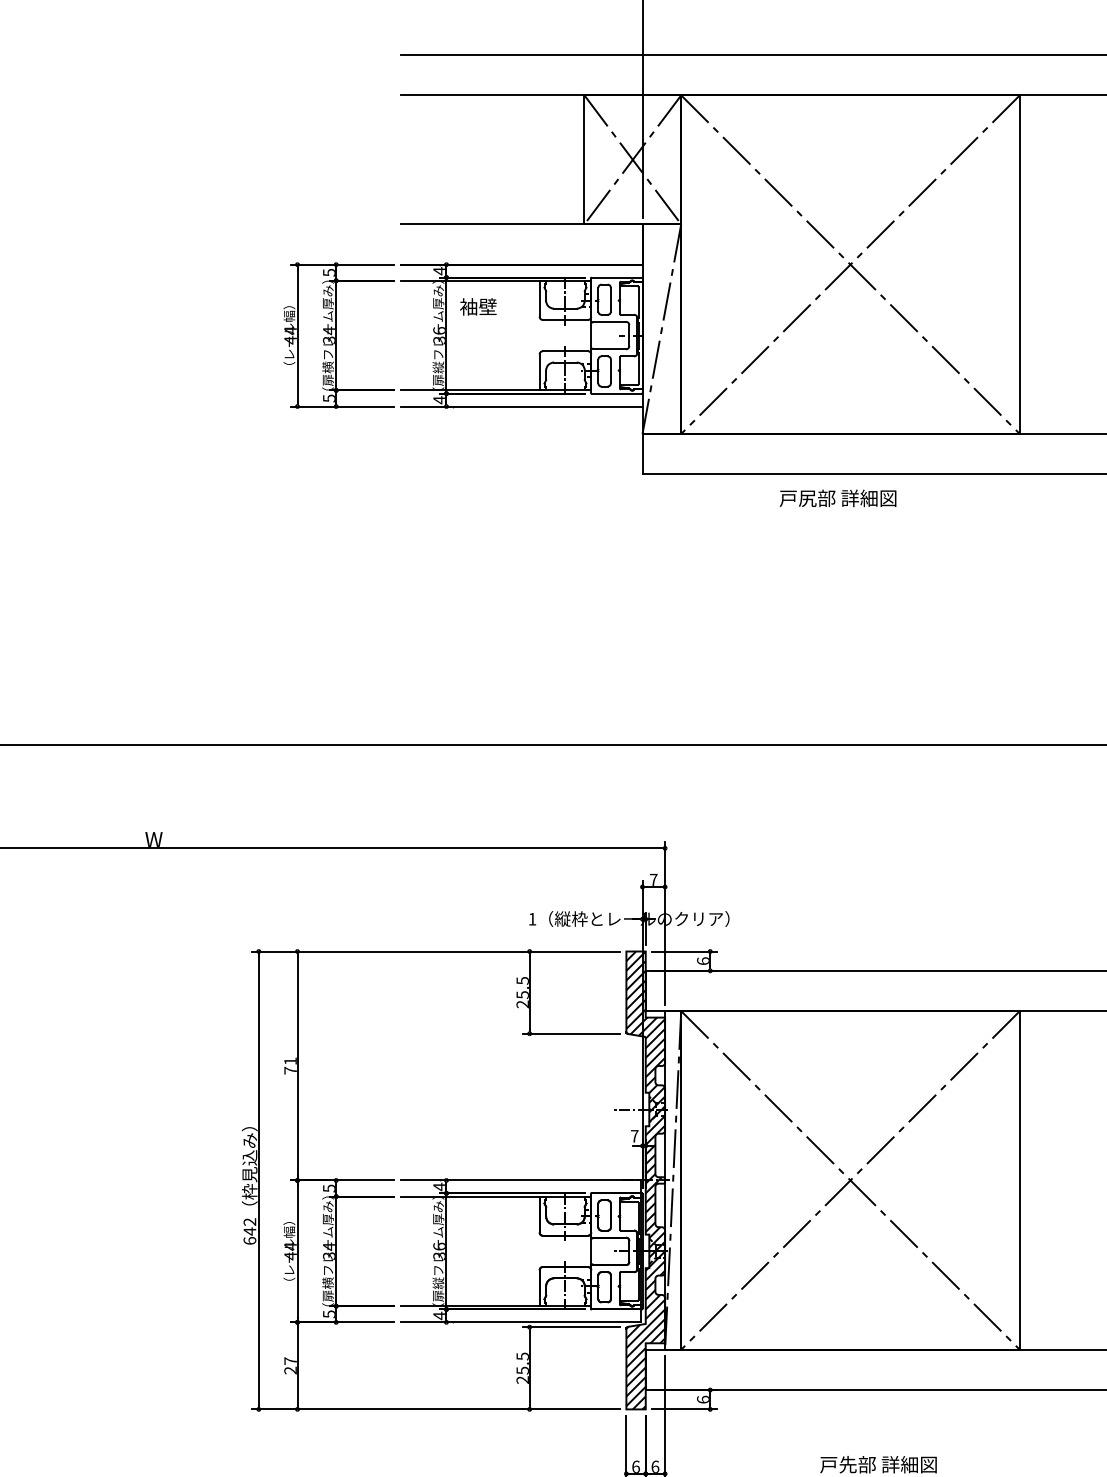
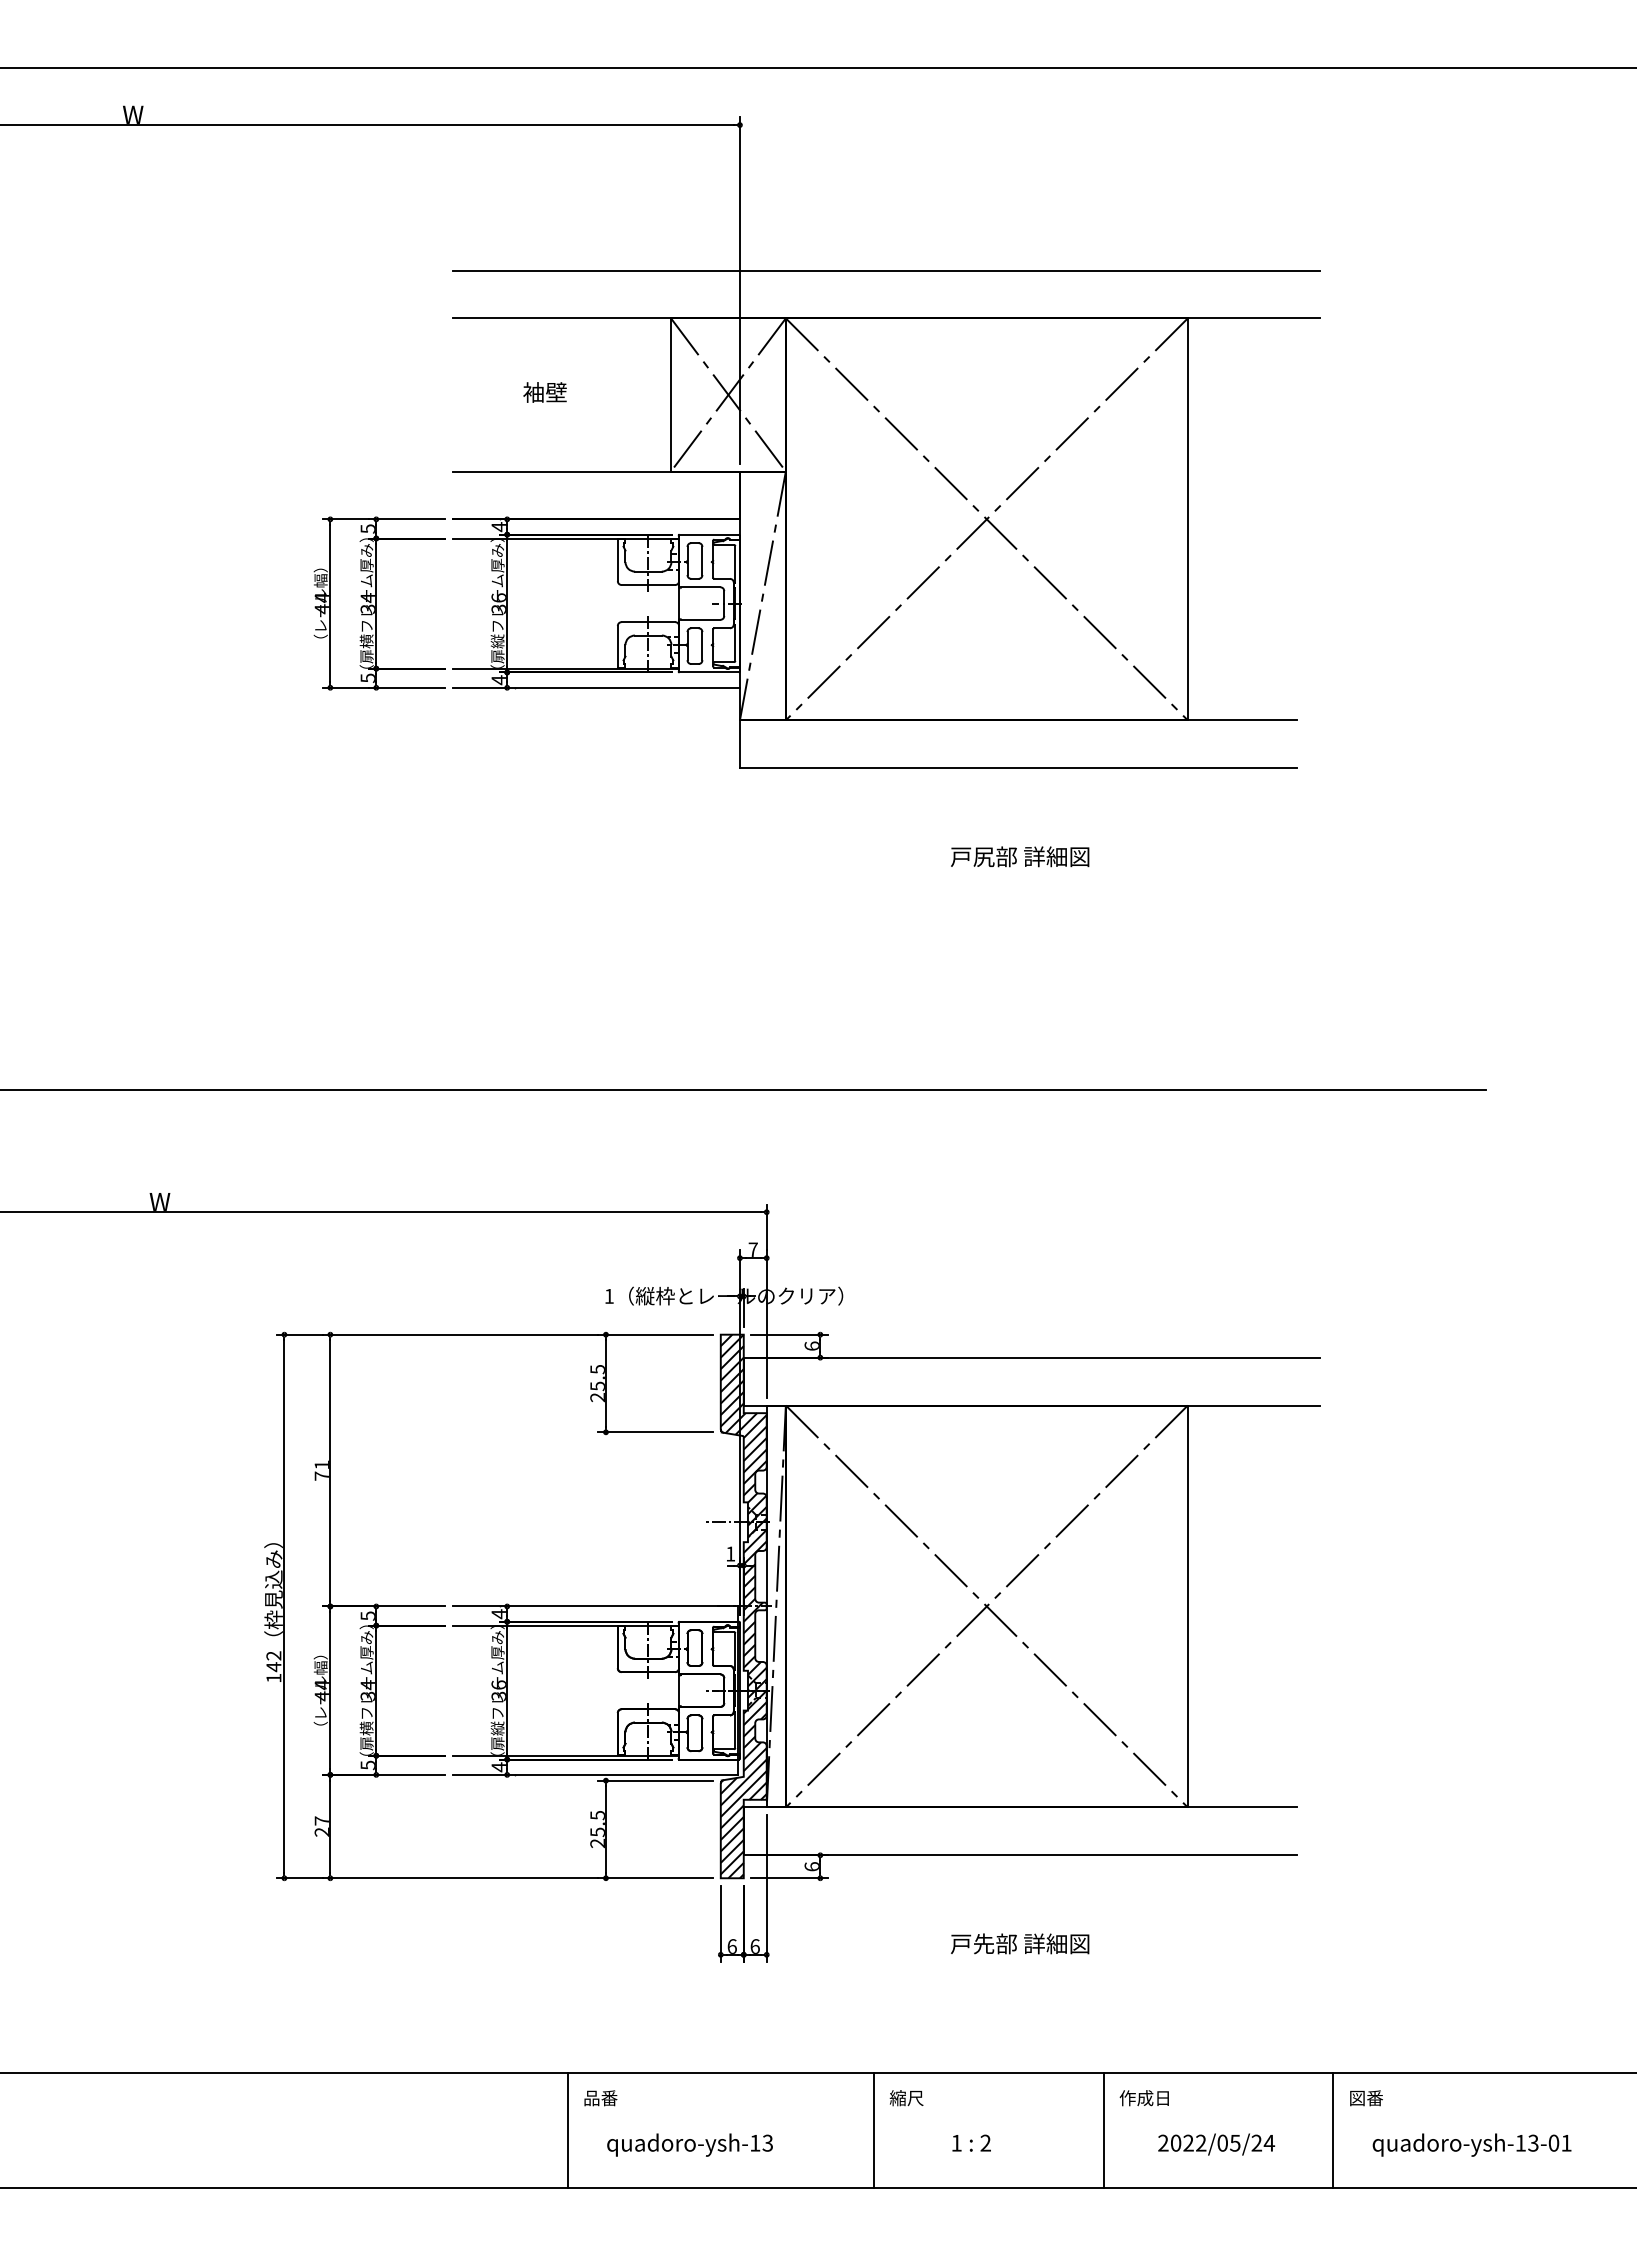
text: (477, 306) -> (544, 392), moved
text: (838, 498) -> (1020, 856), moved
text: (634, 1135) -> (730, 1553), 7 -> 1
text: (249, 1240) -> (273, 1677), 642 -> 142

